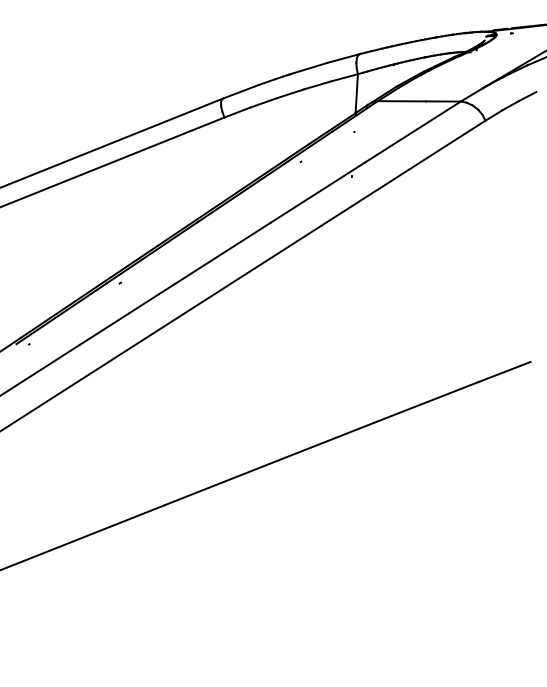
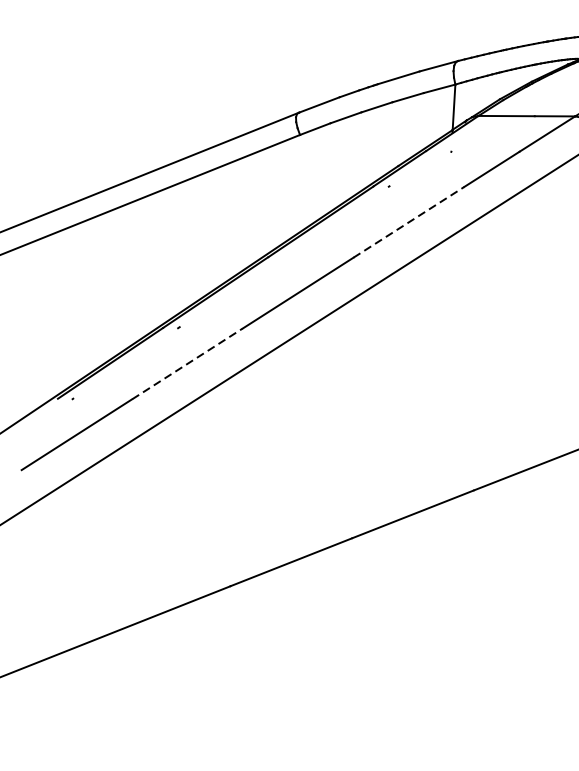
line: (318, 192) -> (409, 222), solid -> dashed
line: (128, 313) -> (188, 363), solid -> dashed

